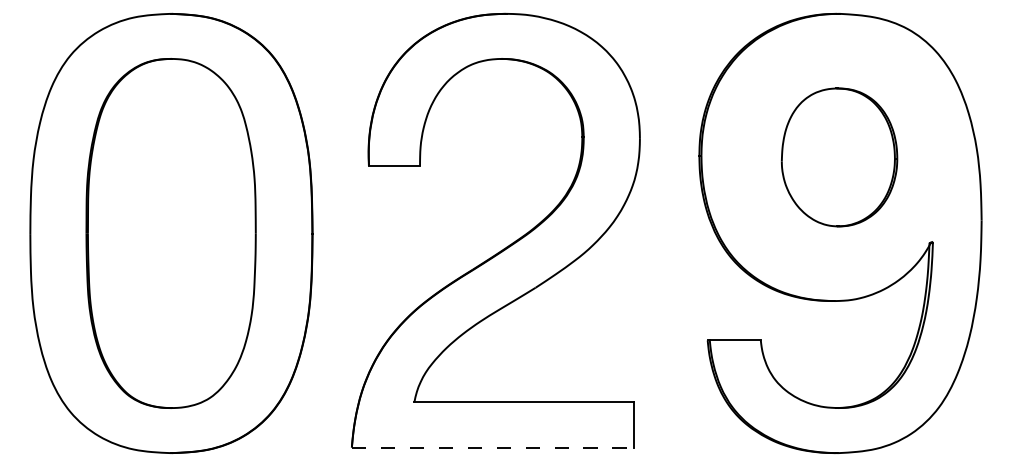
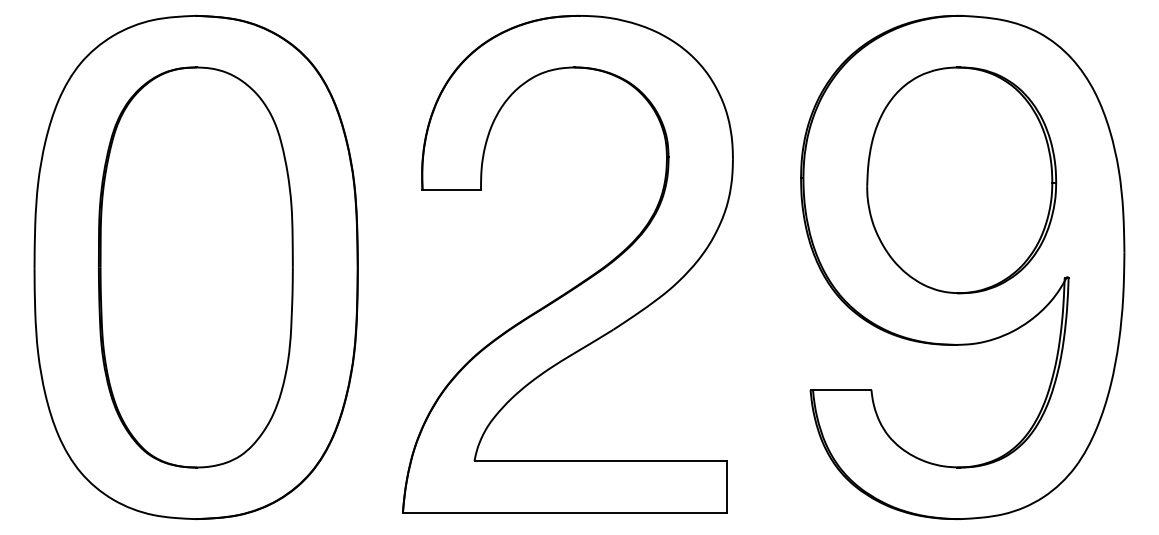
part: (839, 157) -> (961, 180), size x1.43
line: (493, 447) -> (565, 512), dashed -> solid

